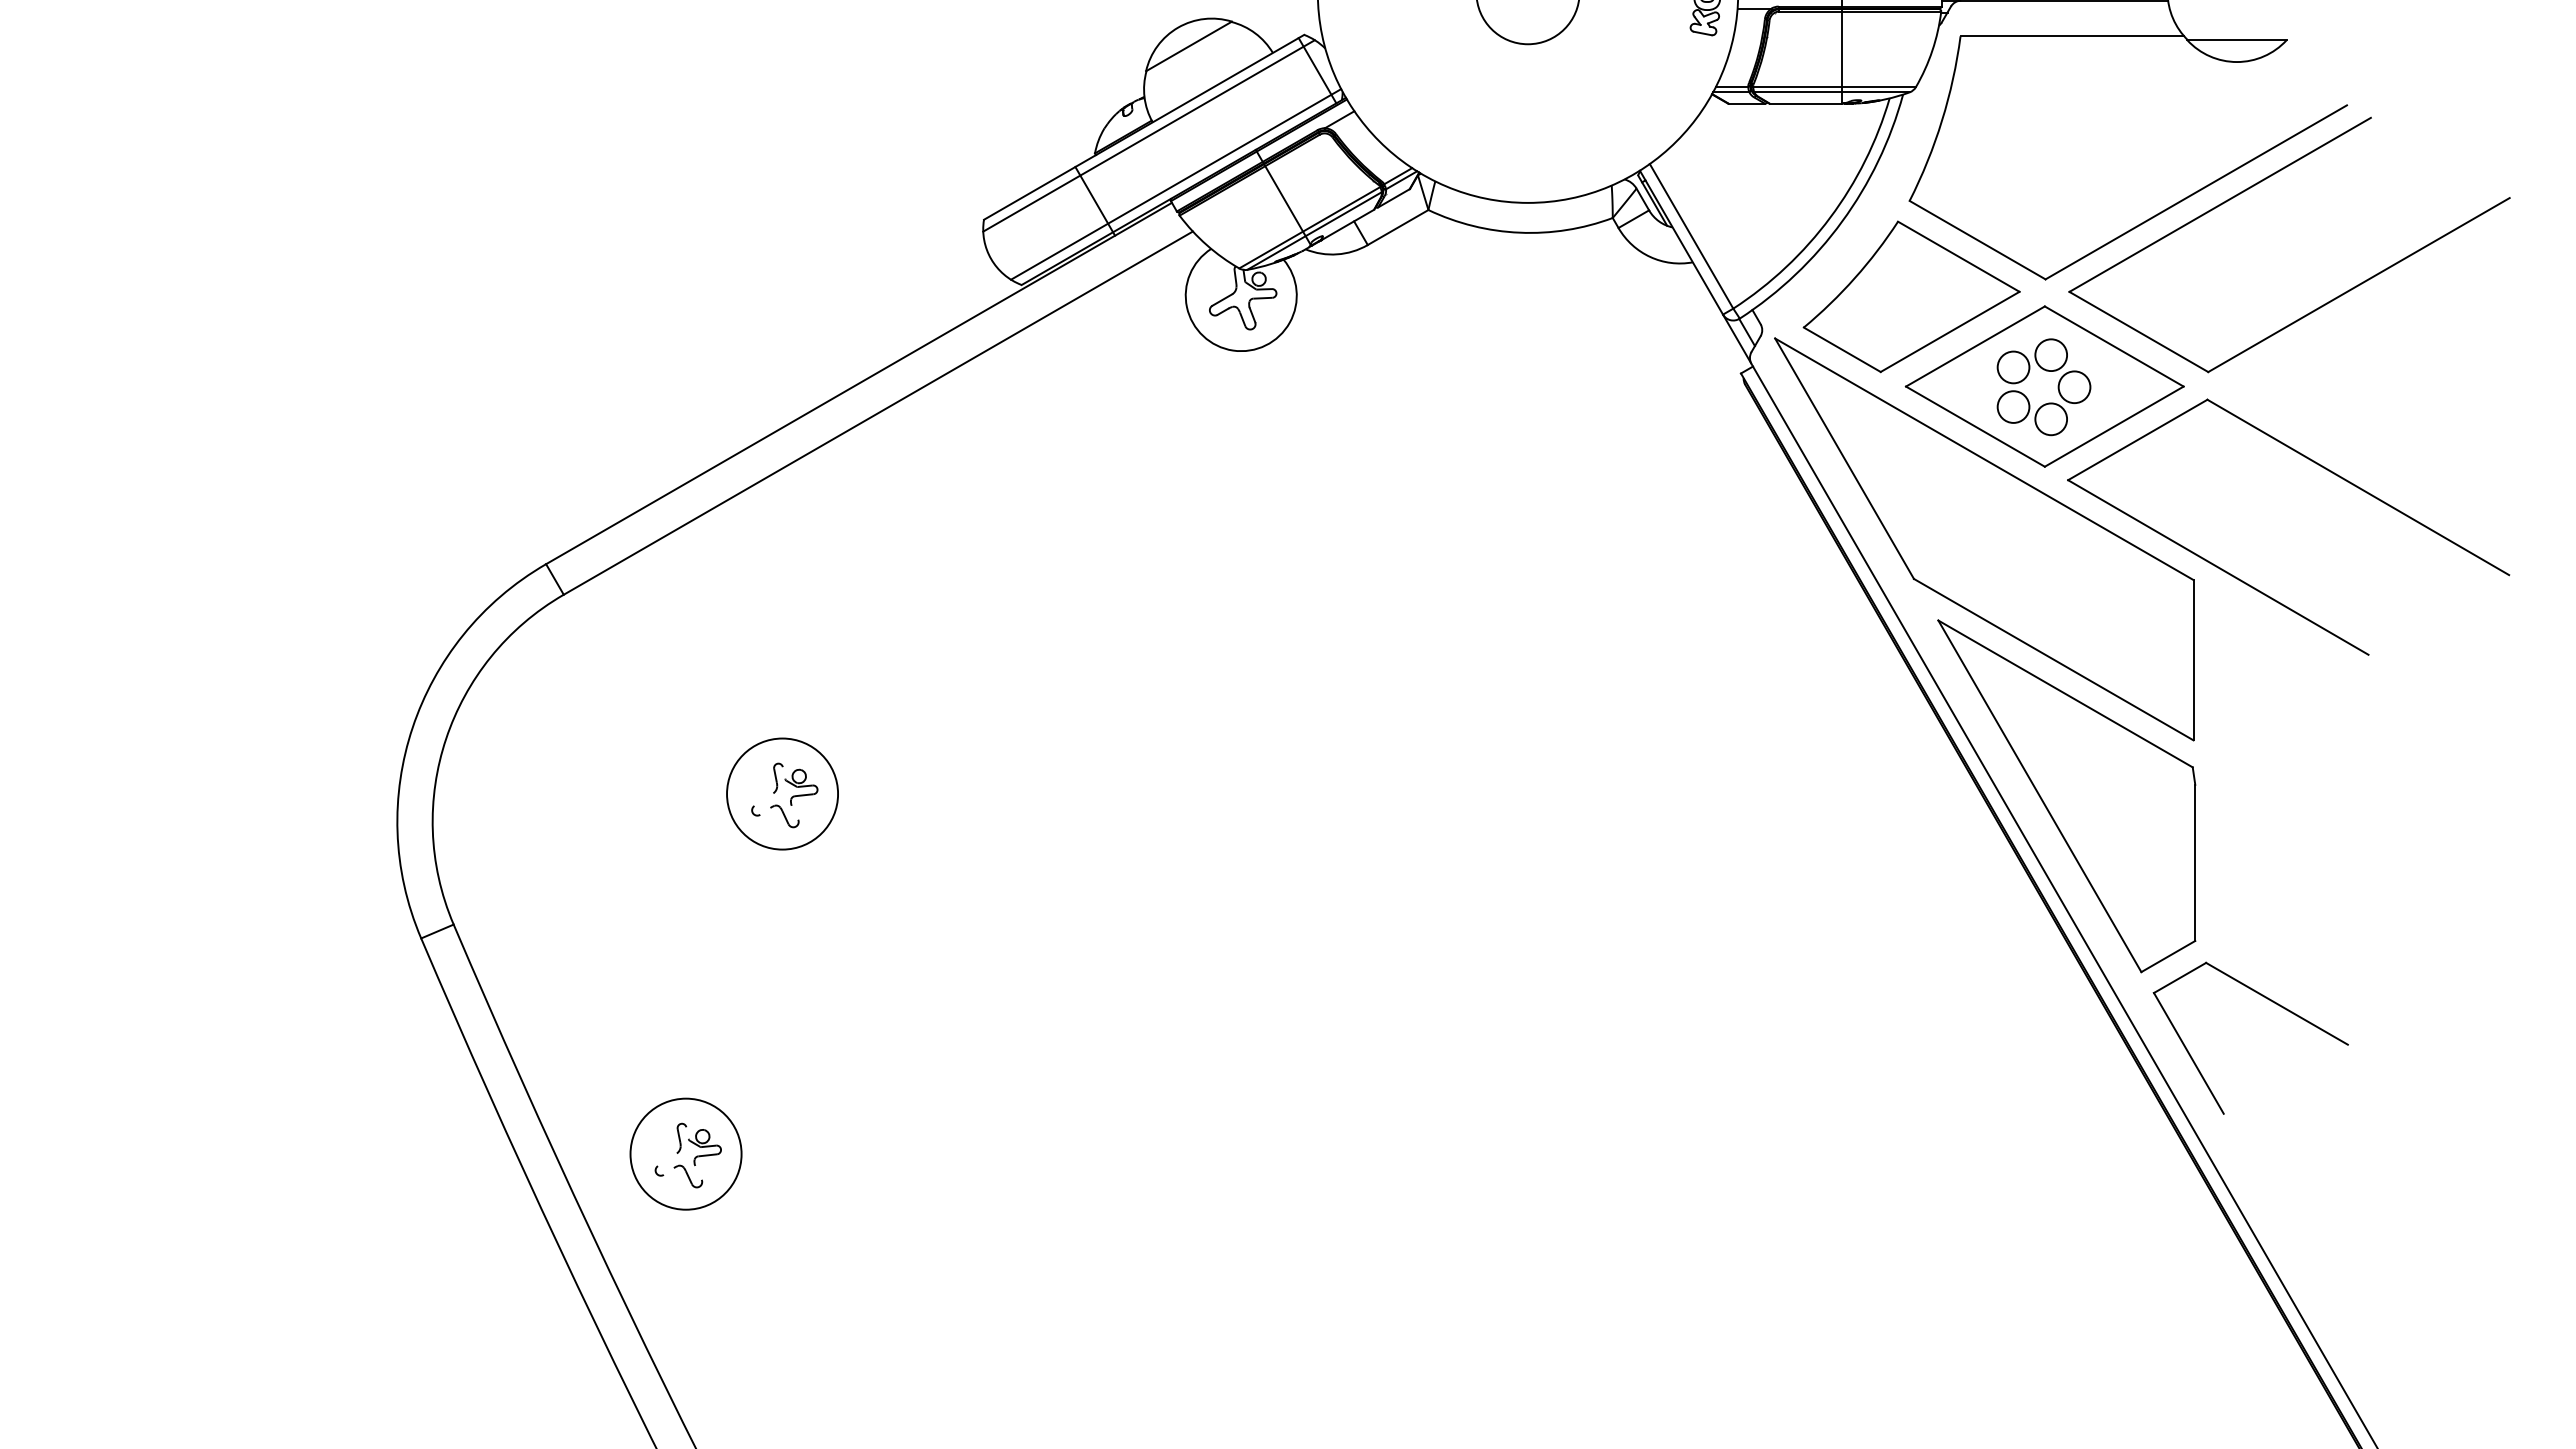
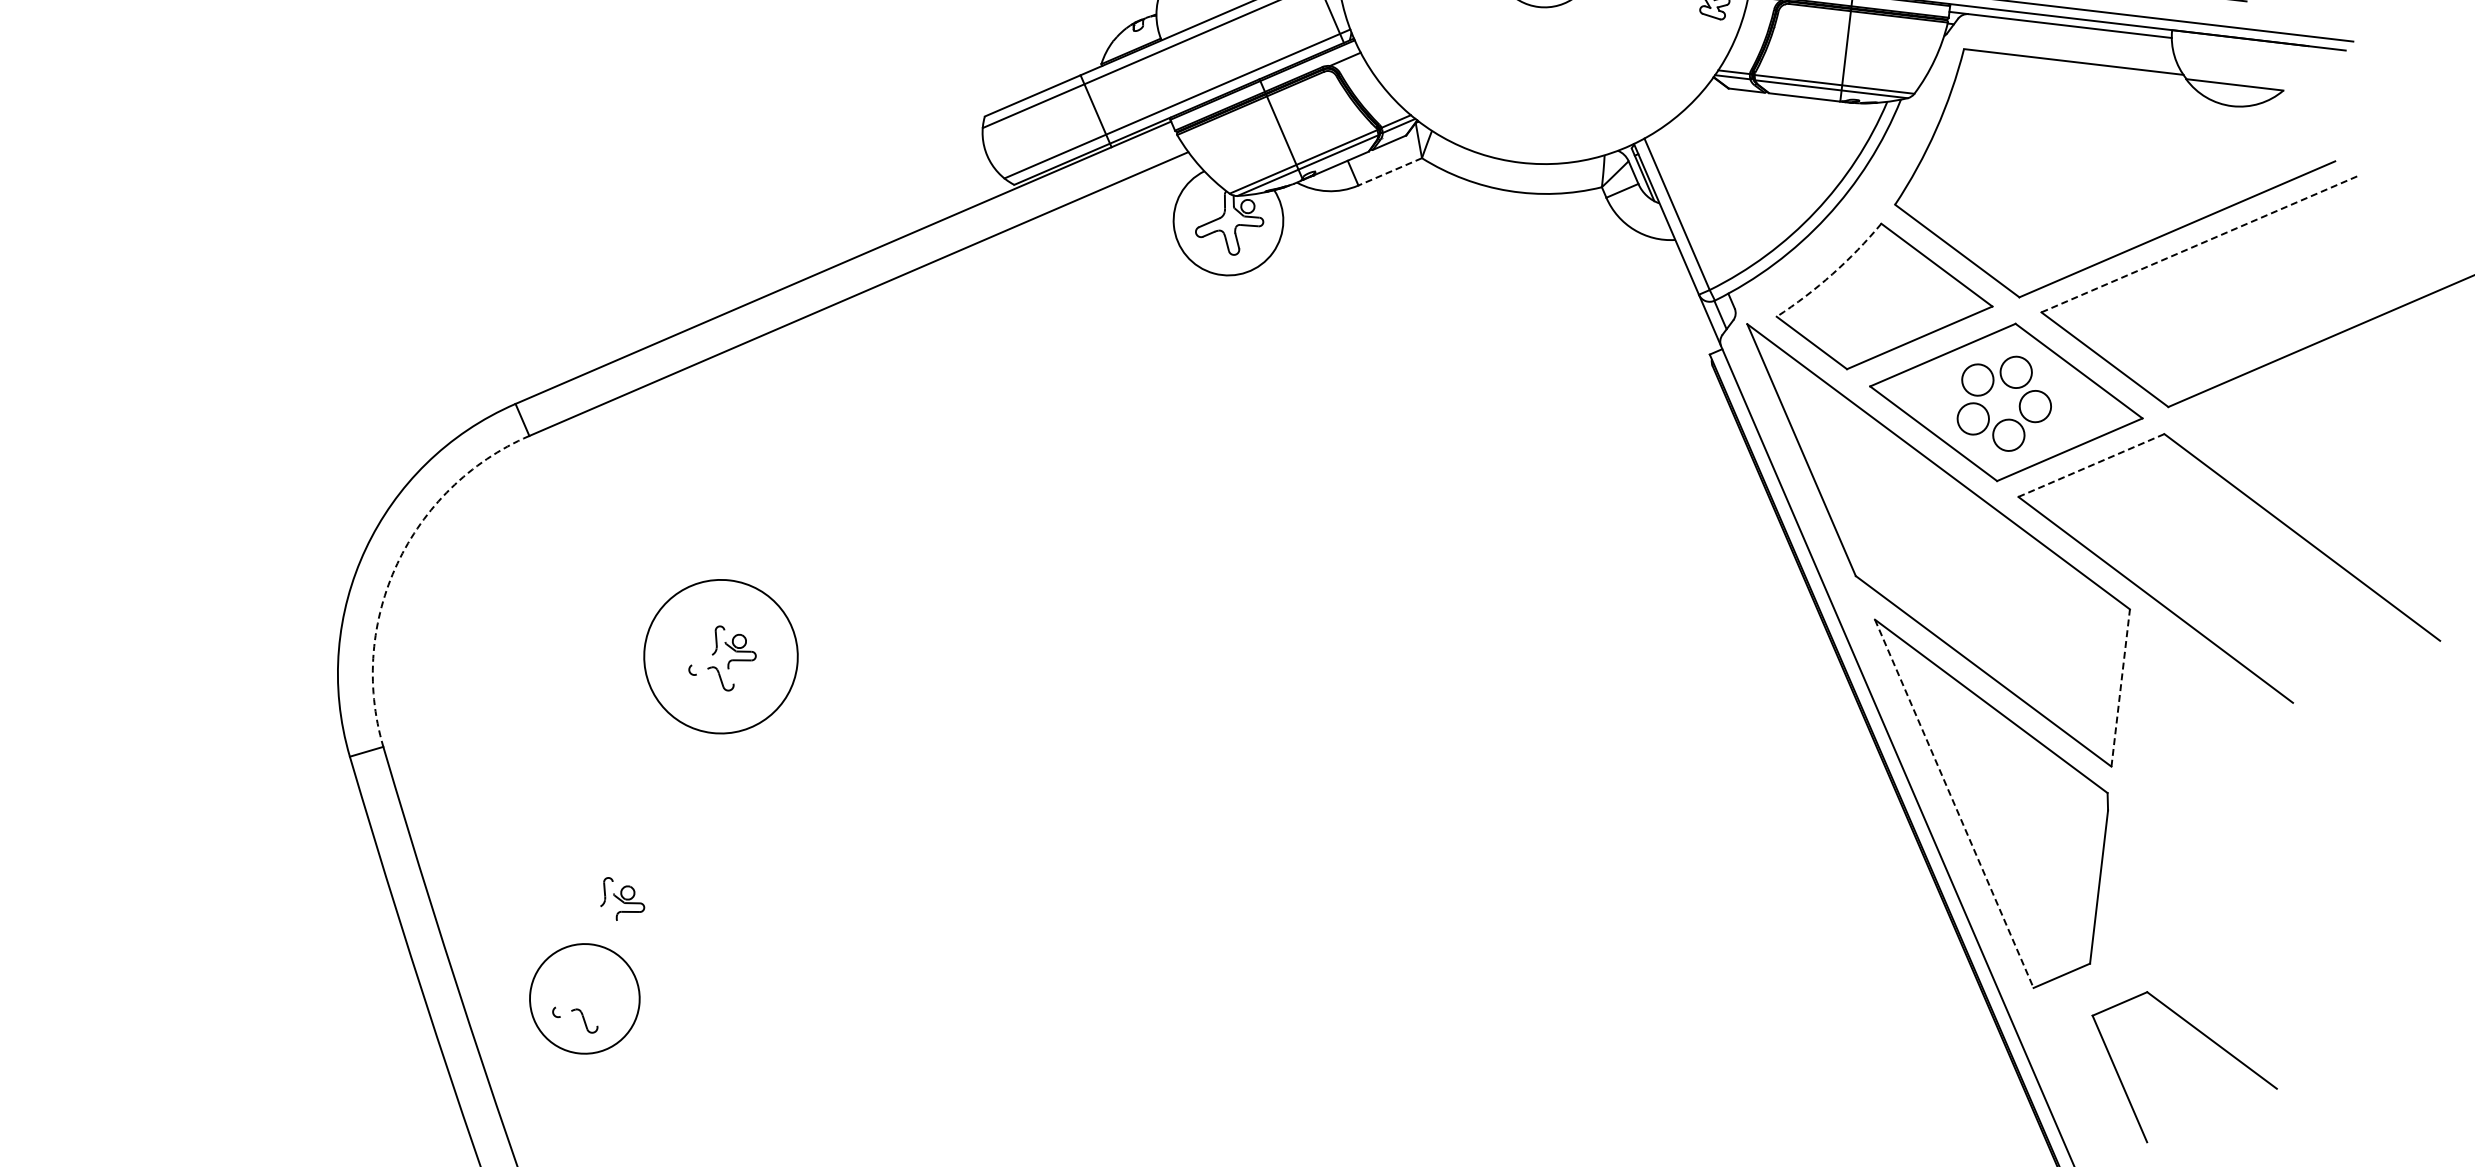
line: (2219, 205) -> (2198, 244), solid -> dashed
line: (1397, 227) -> (1389, 171), solid -> dashed
arc: (1854, 278) -> (1832, 274), solid -> dashed
line: (2137, 440) -> (2091, 466), solid -> dashed
line: (2193, 659) -> (2120, 687), solid -> dashed
arc: (446, 738) -> (397, 563), solid -> dashed
circle: (782, 793) -> (721, 656), size x1.4
line: (2039, 796) -> (1953, 803), solid -> dashed
part: (2270, 1001) -> (2205, 1037), moved
part: (698, 1144) -> (622, 900), moved

